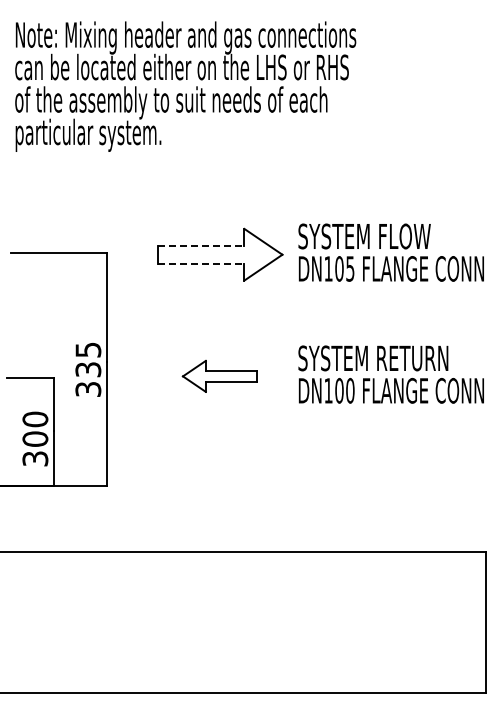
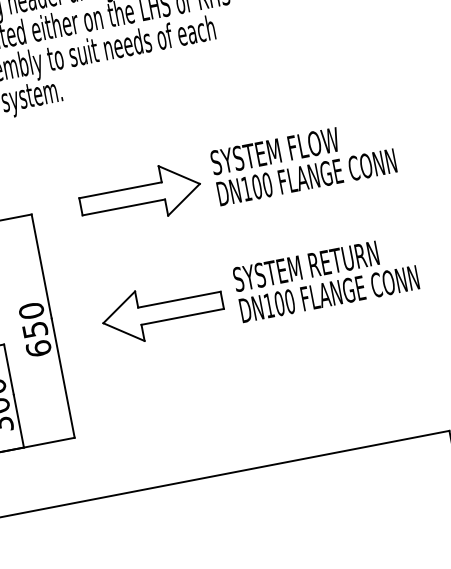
line: (201, 245) -> (120, 189), dashed -> solid
line: (201, 263) -> (123, 207), dashed -> solid
text: (350, 268) -> (267, 184), DN105 -> DN100
text: (88, 369) -> (35, 329), 335 -> 650
part: (219, 376) -> (162, 312), size x1.67

